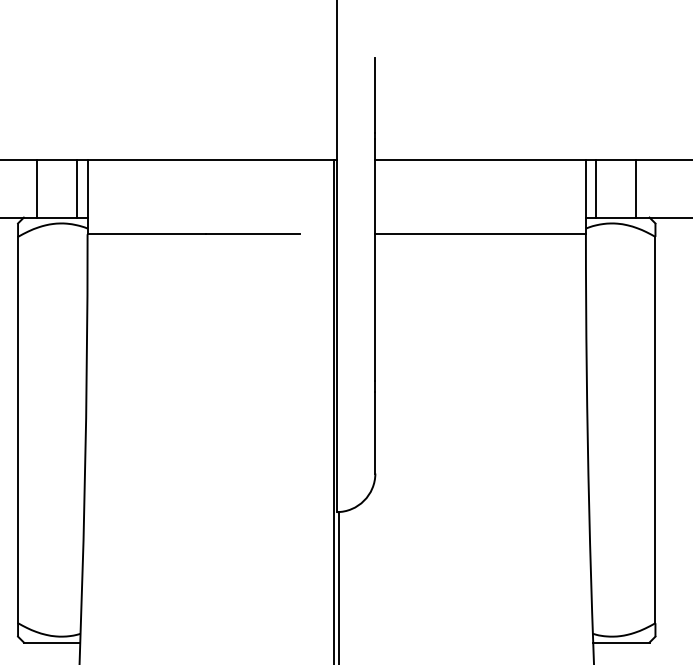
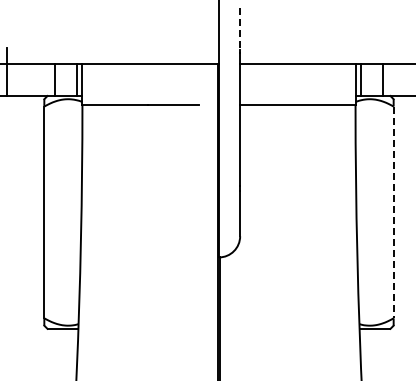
line: (375, 96) -> (240, 29), solid -> dashed
line: (655, 430) -> (393, 212), solid -> dashed

